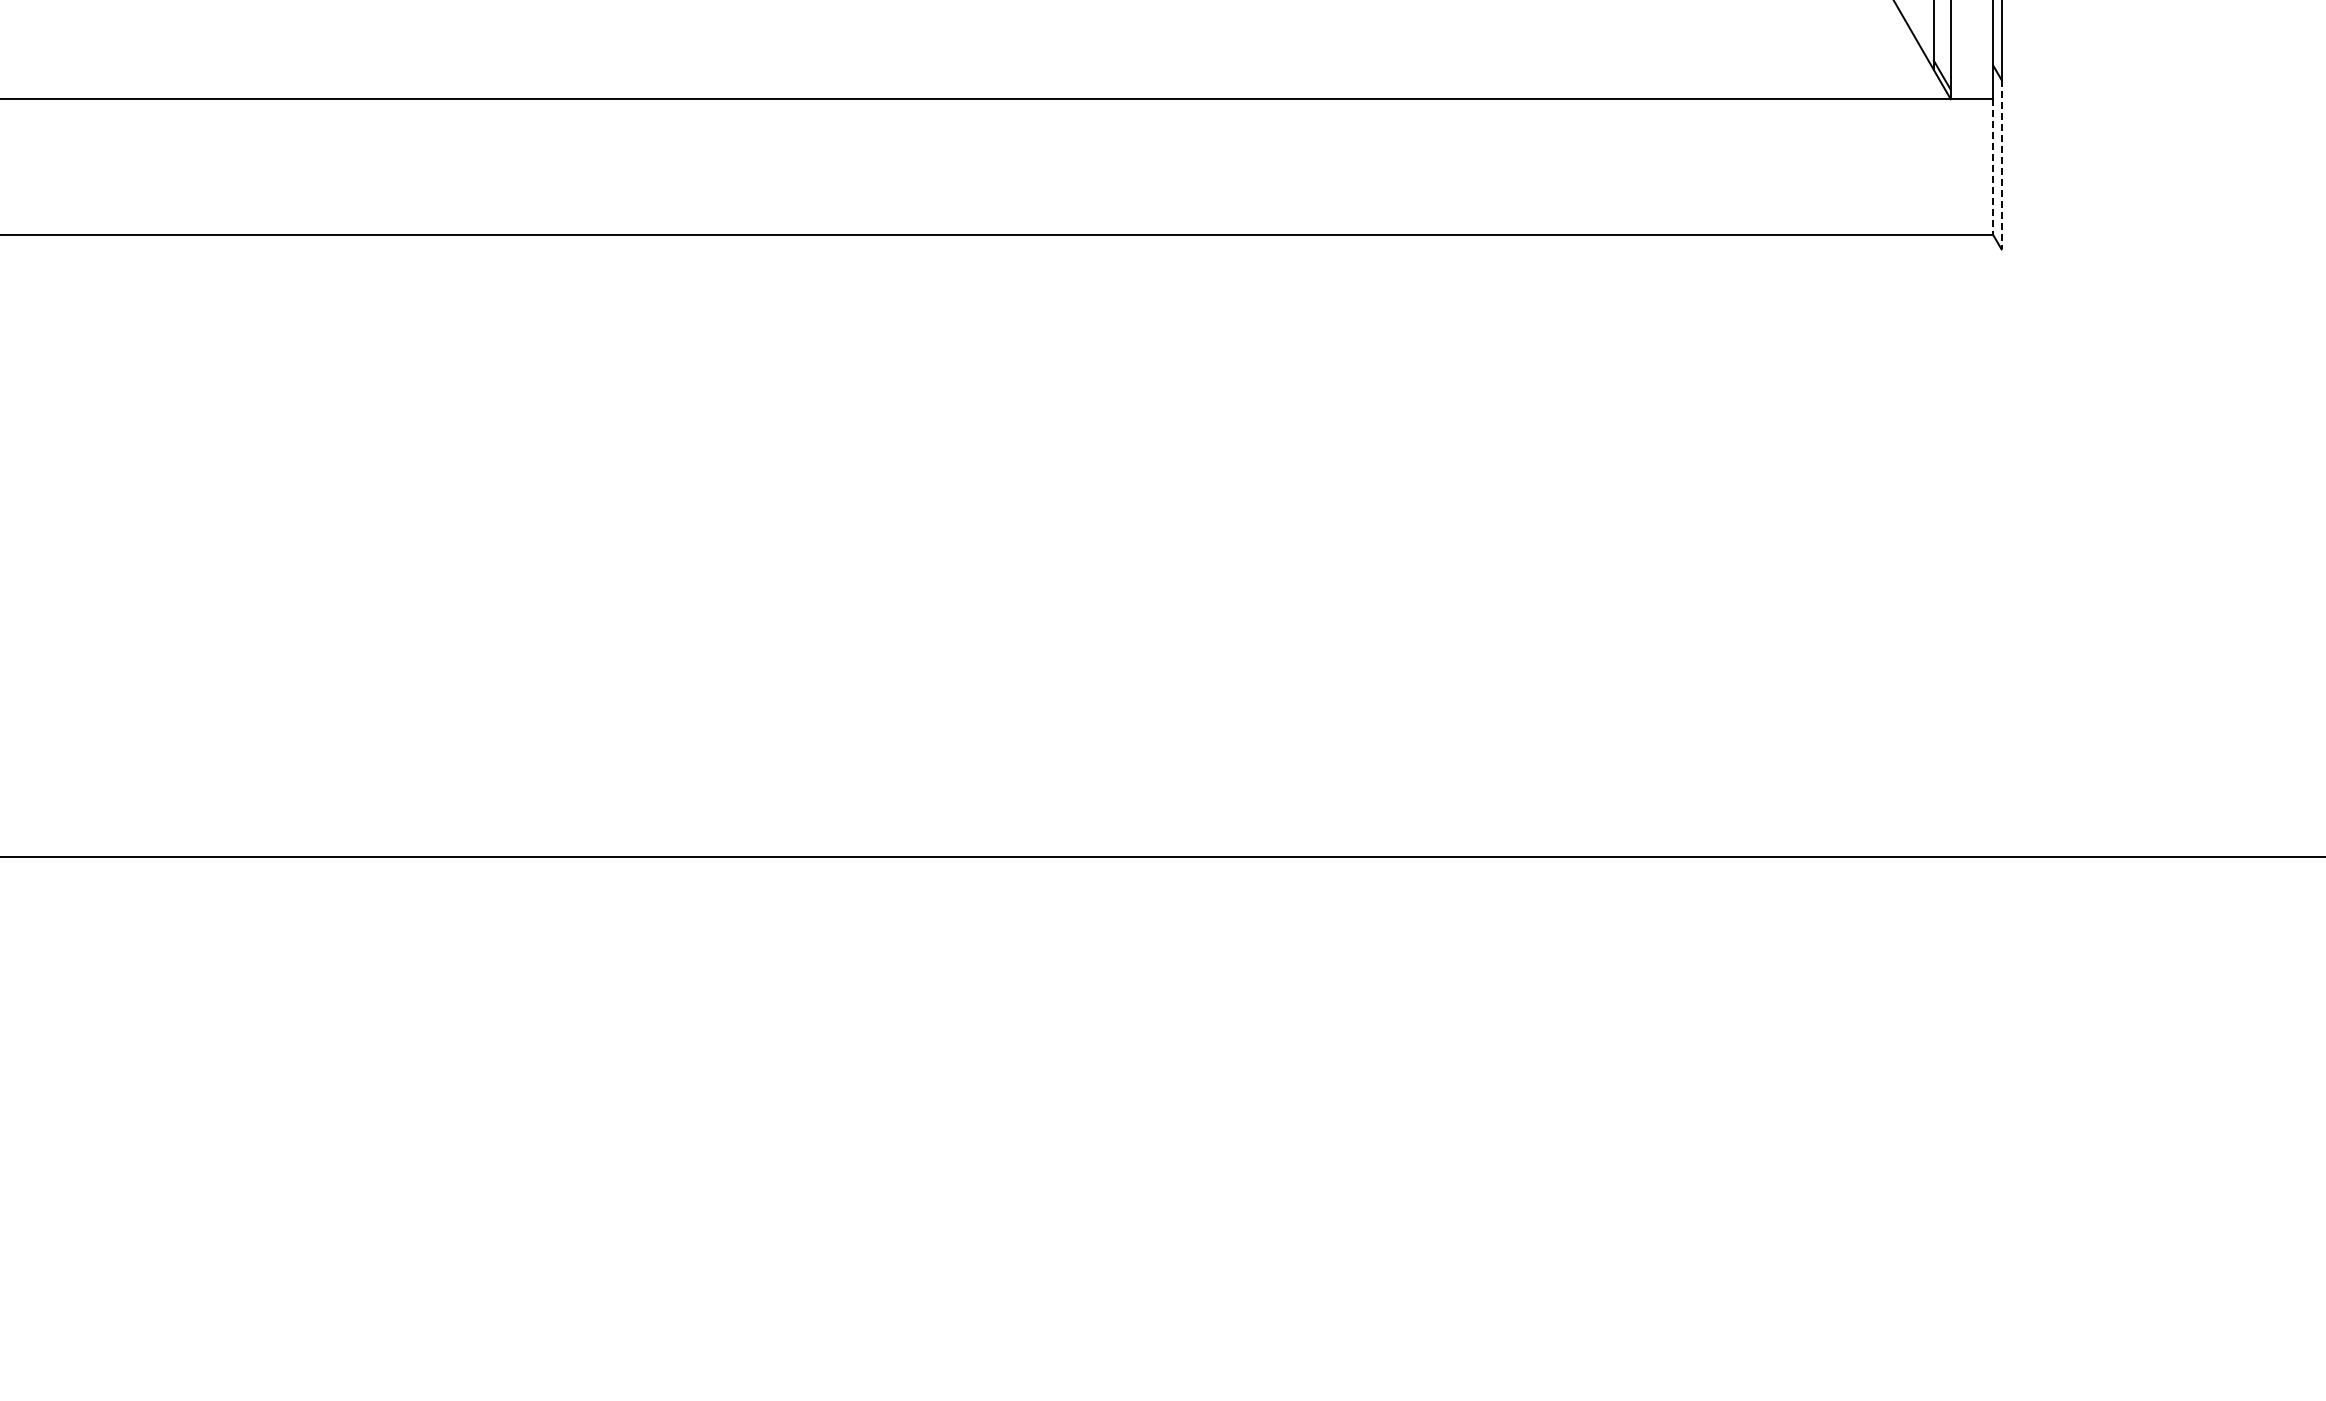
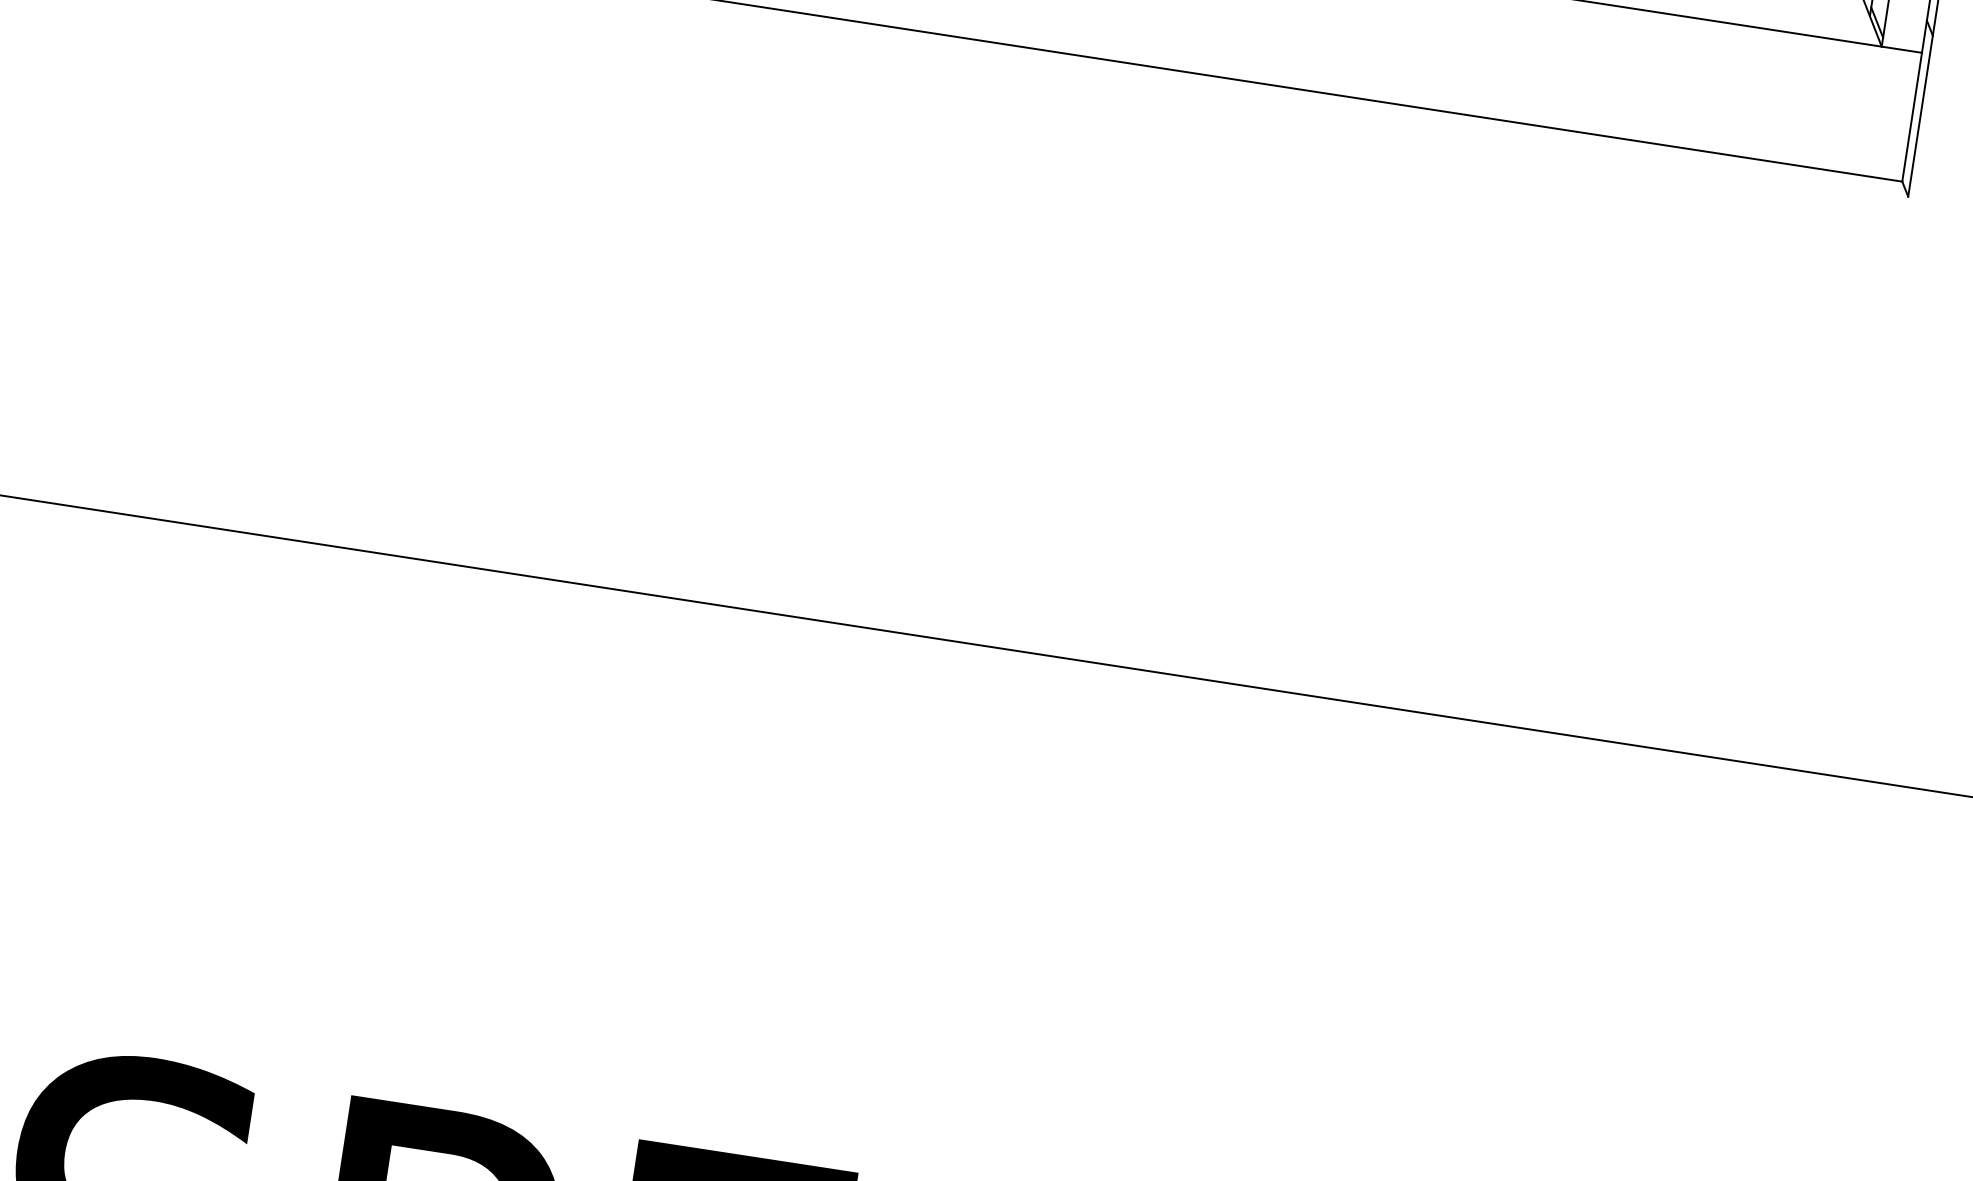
line: (2001, 164) -> (1920, 116), dashed -> solid
line: (1993, 167) -> (1912, 117), dashed -> solid

